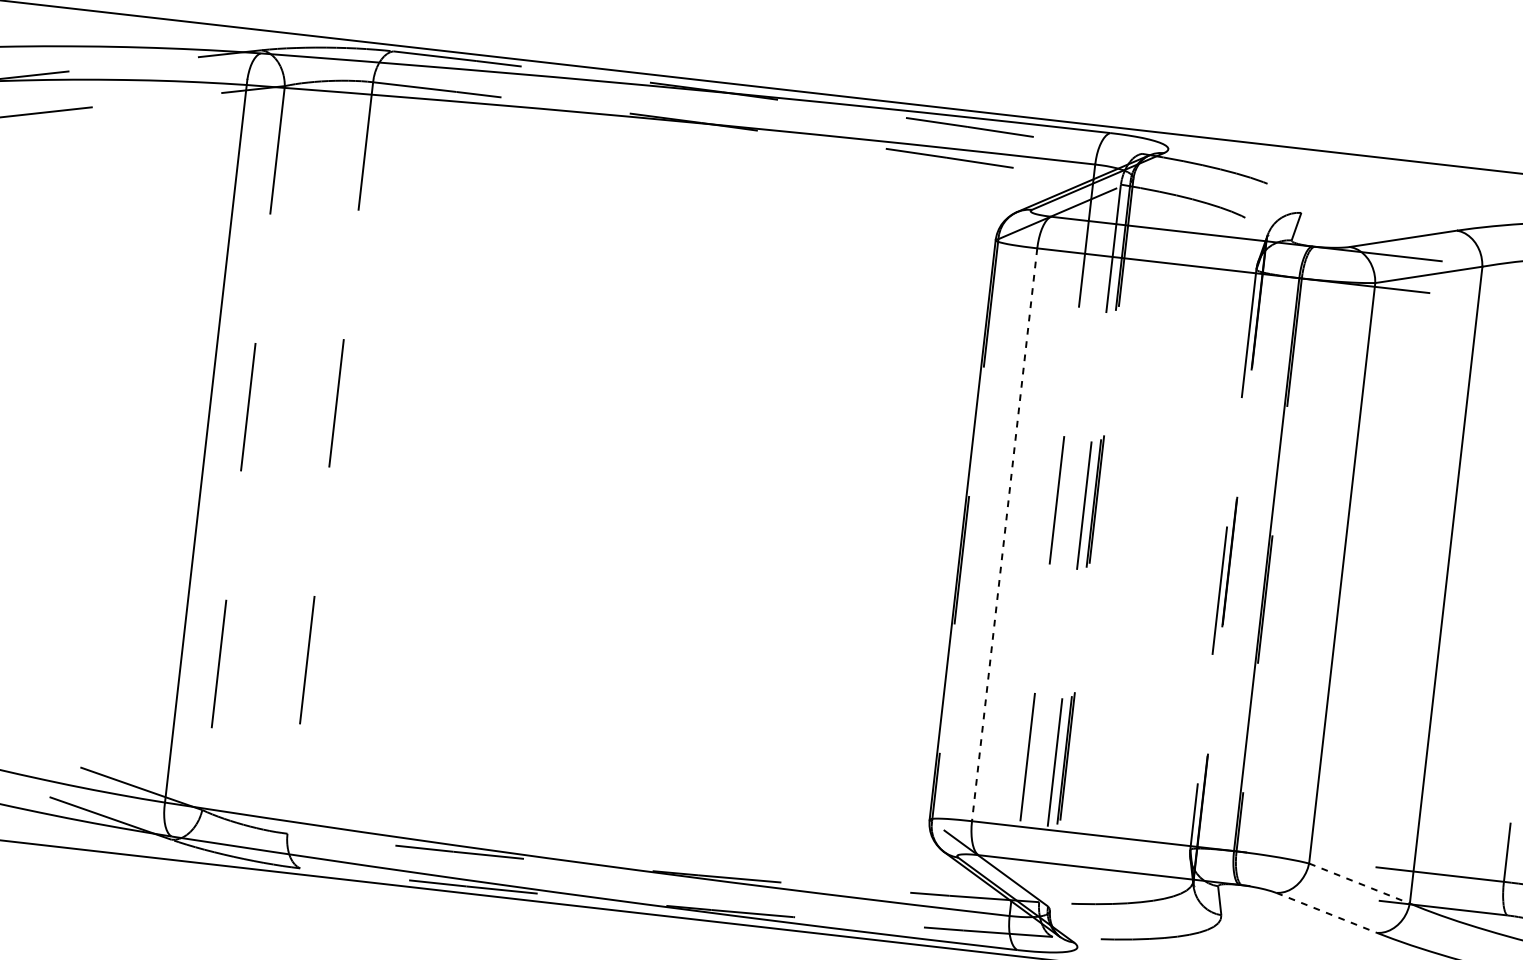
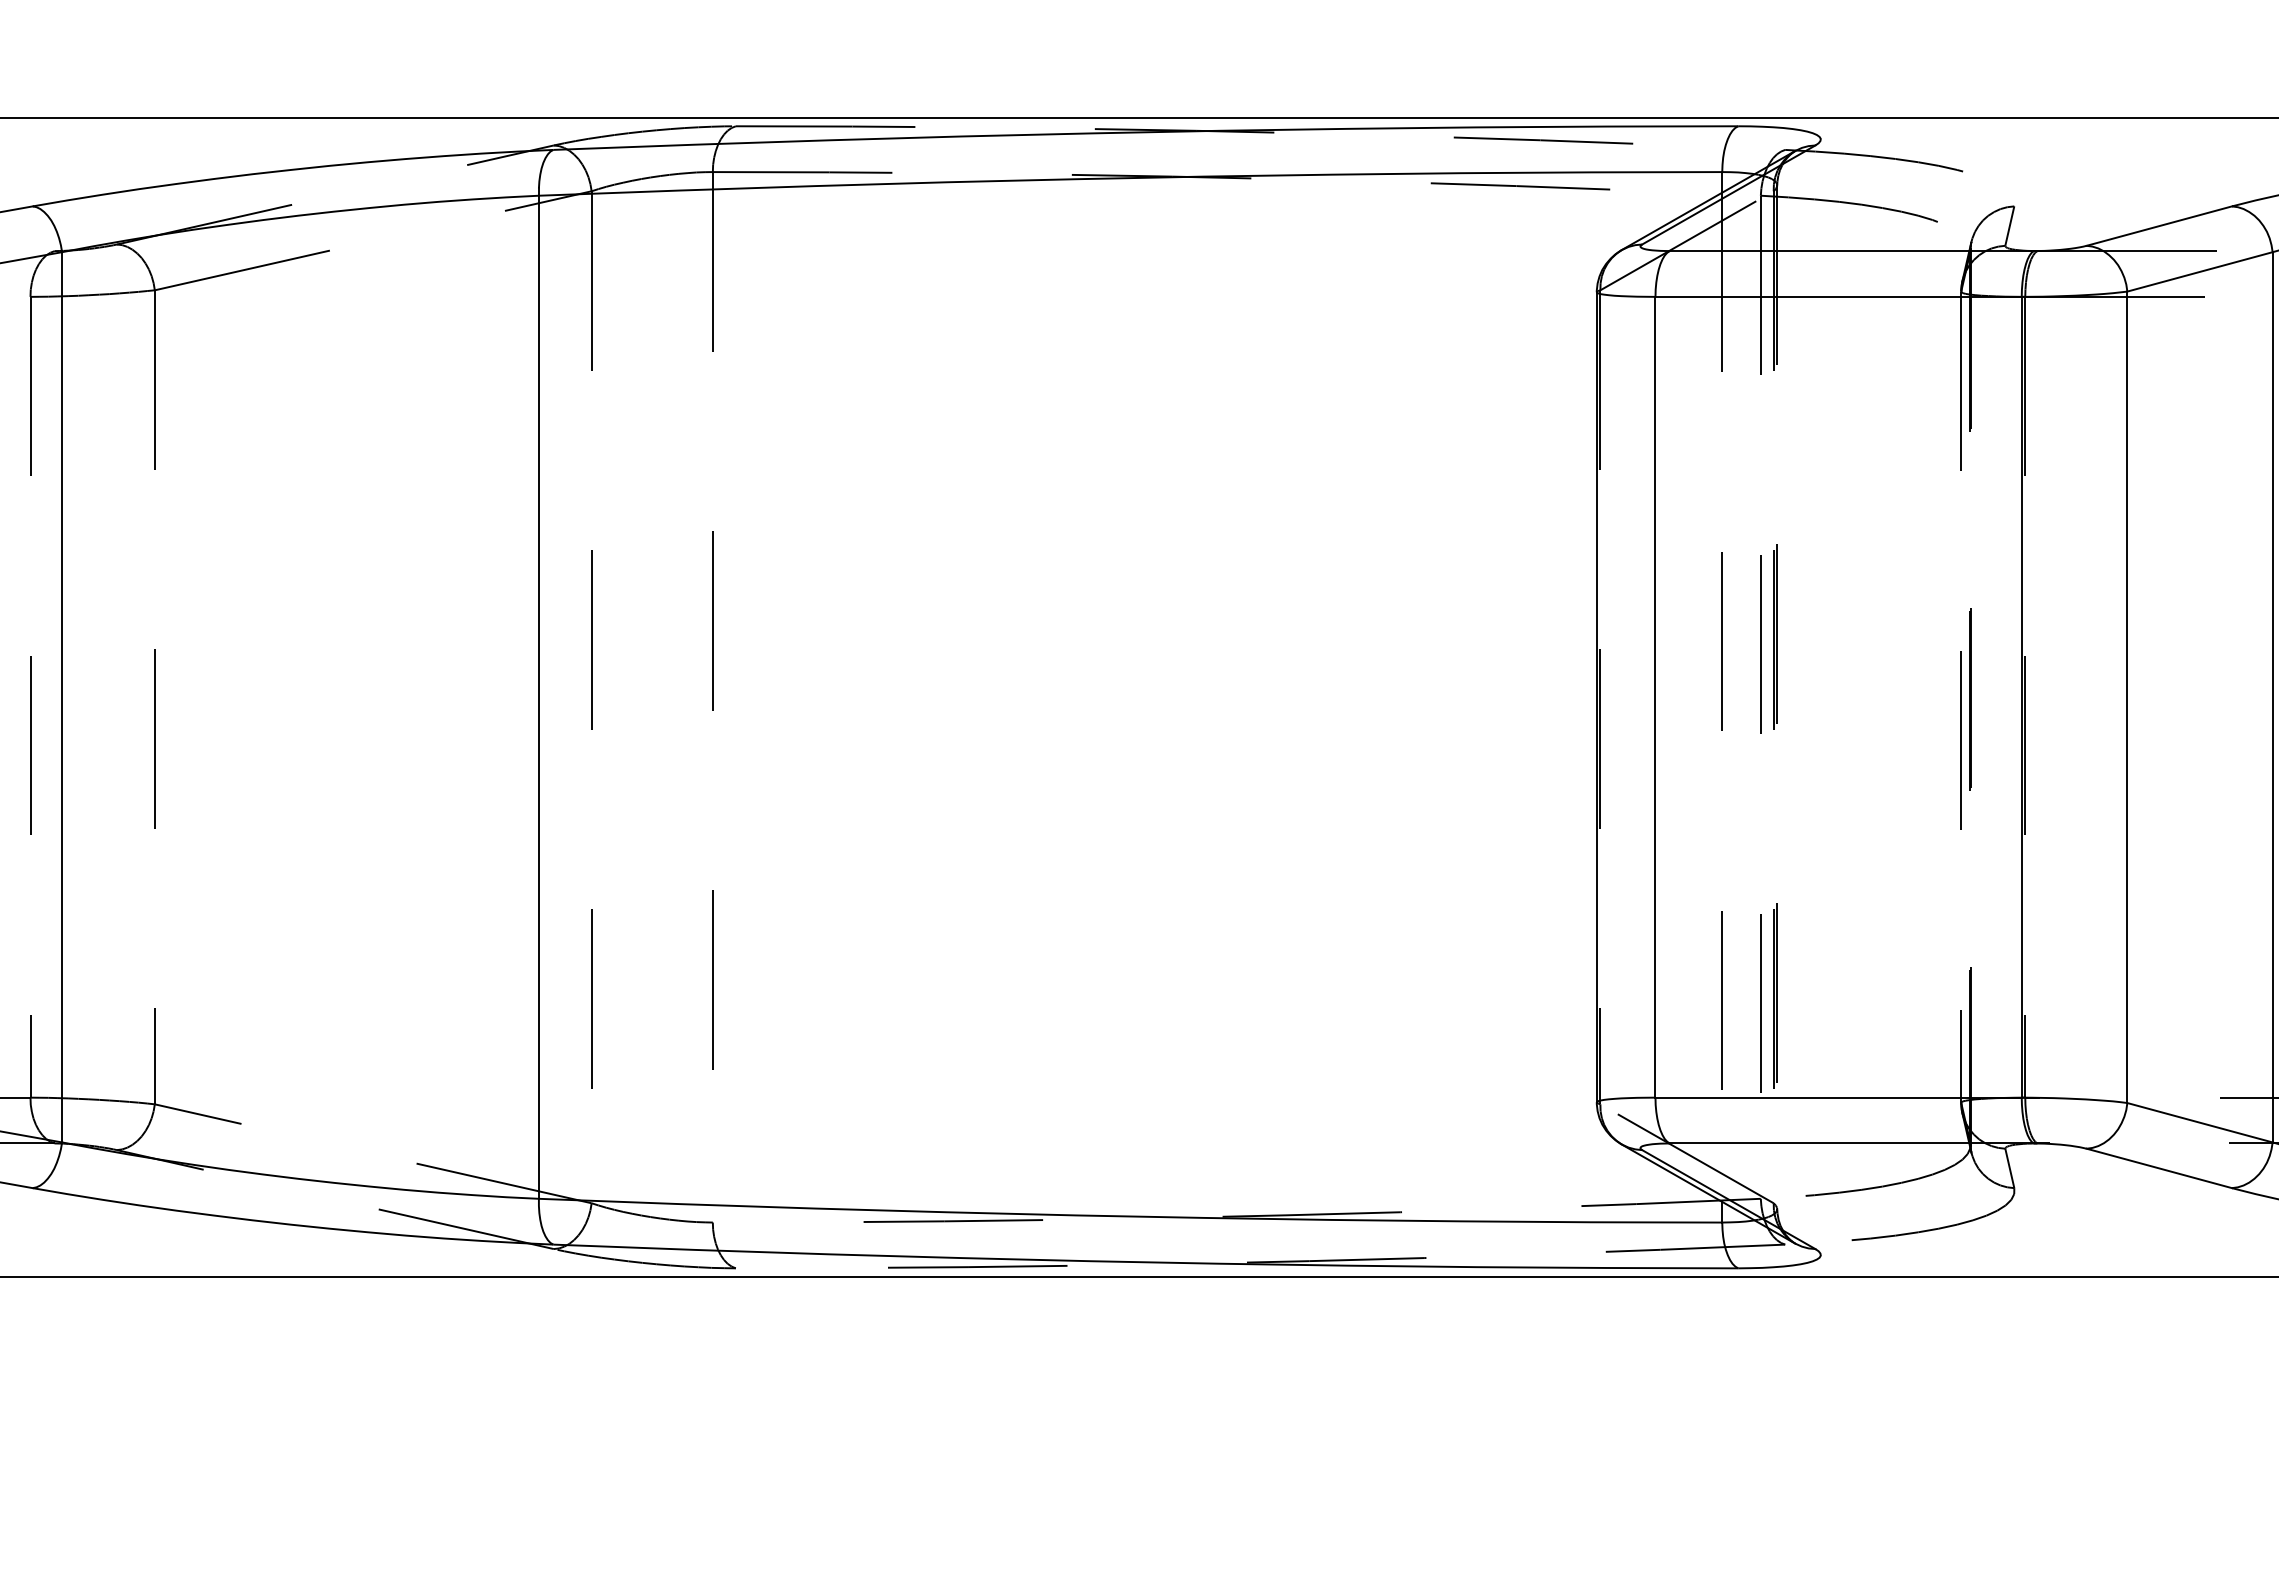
line: (1004, 534) -> (1655, 697), dashed -> solid
line: (1359, 883) -> (2200, 1122), dashed -> solid
line: (1326, 912) -> (2159, 1168), dashed -> solid

